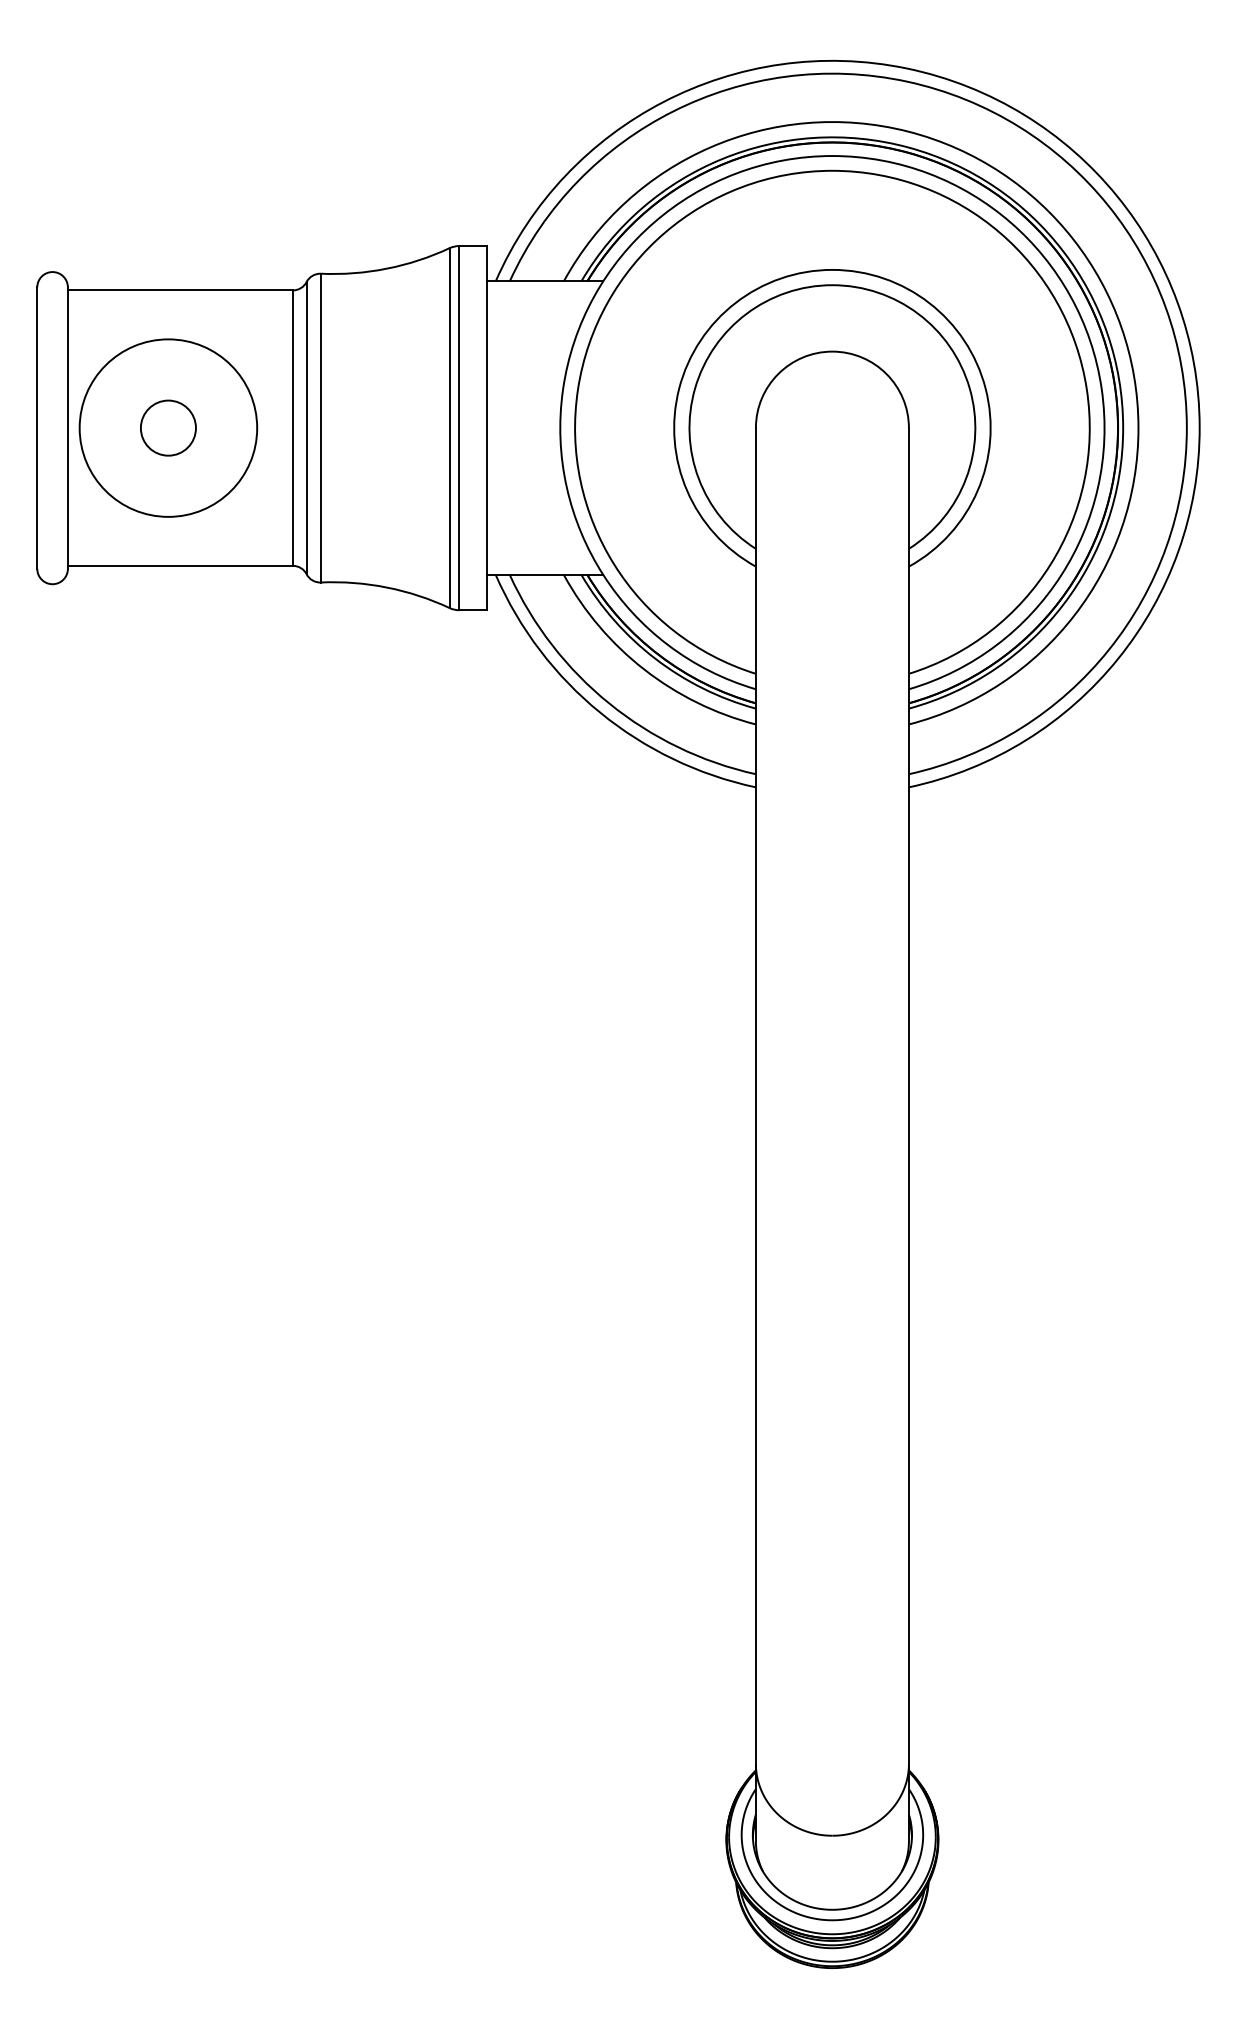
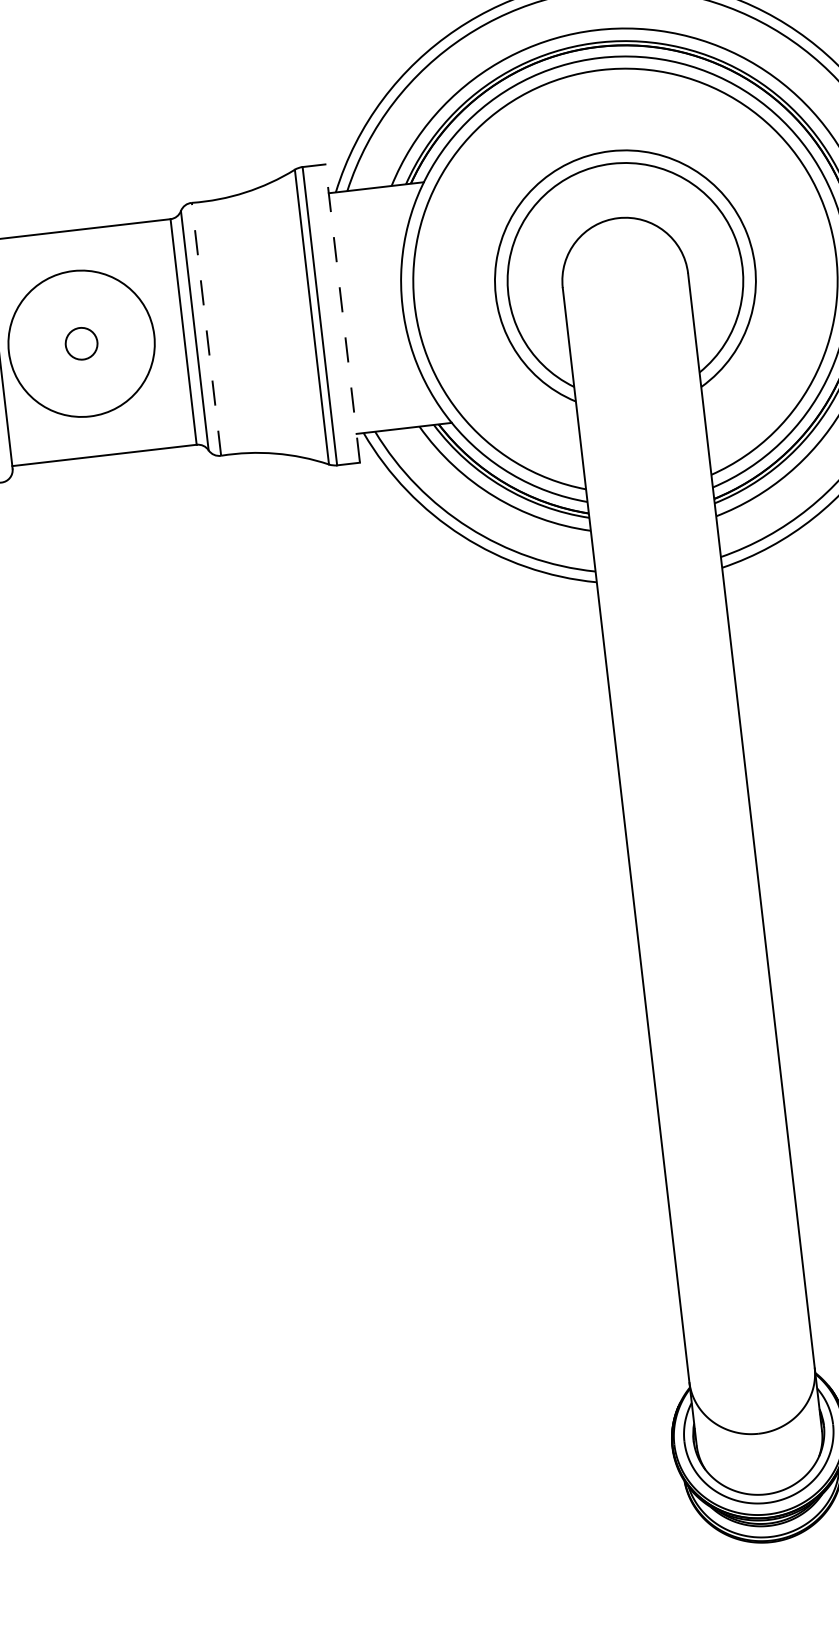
circle: (167, 427) -> (80, 343), size x0.7
line: (320, 427) -> (206, 328), solid -> dashed
line: (487, 427) -> (342, 313), solid -> dashed

